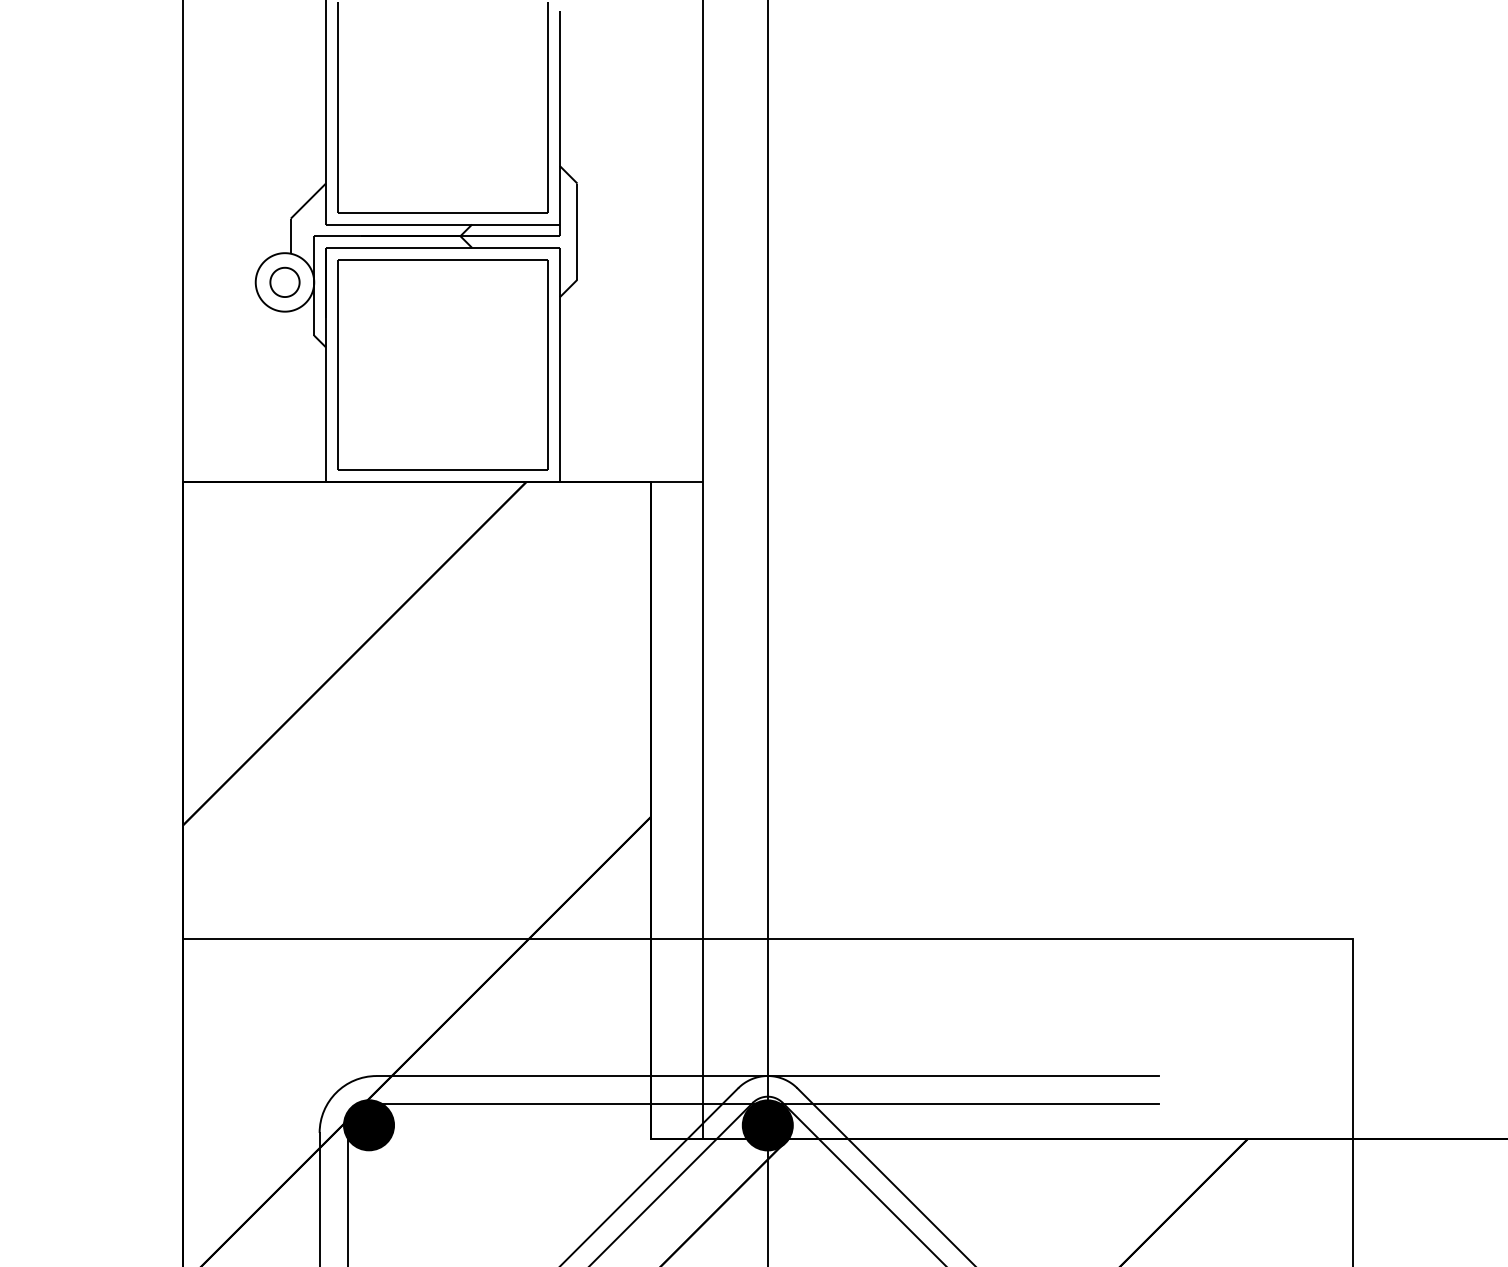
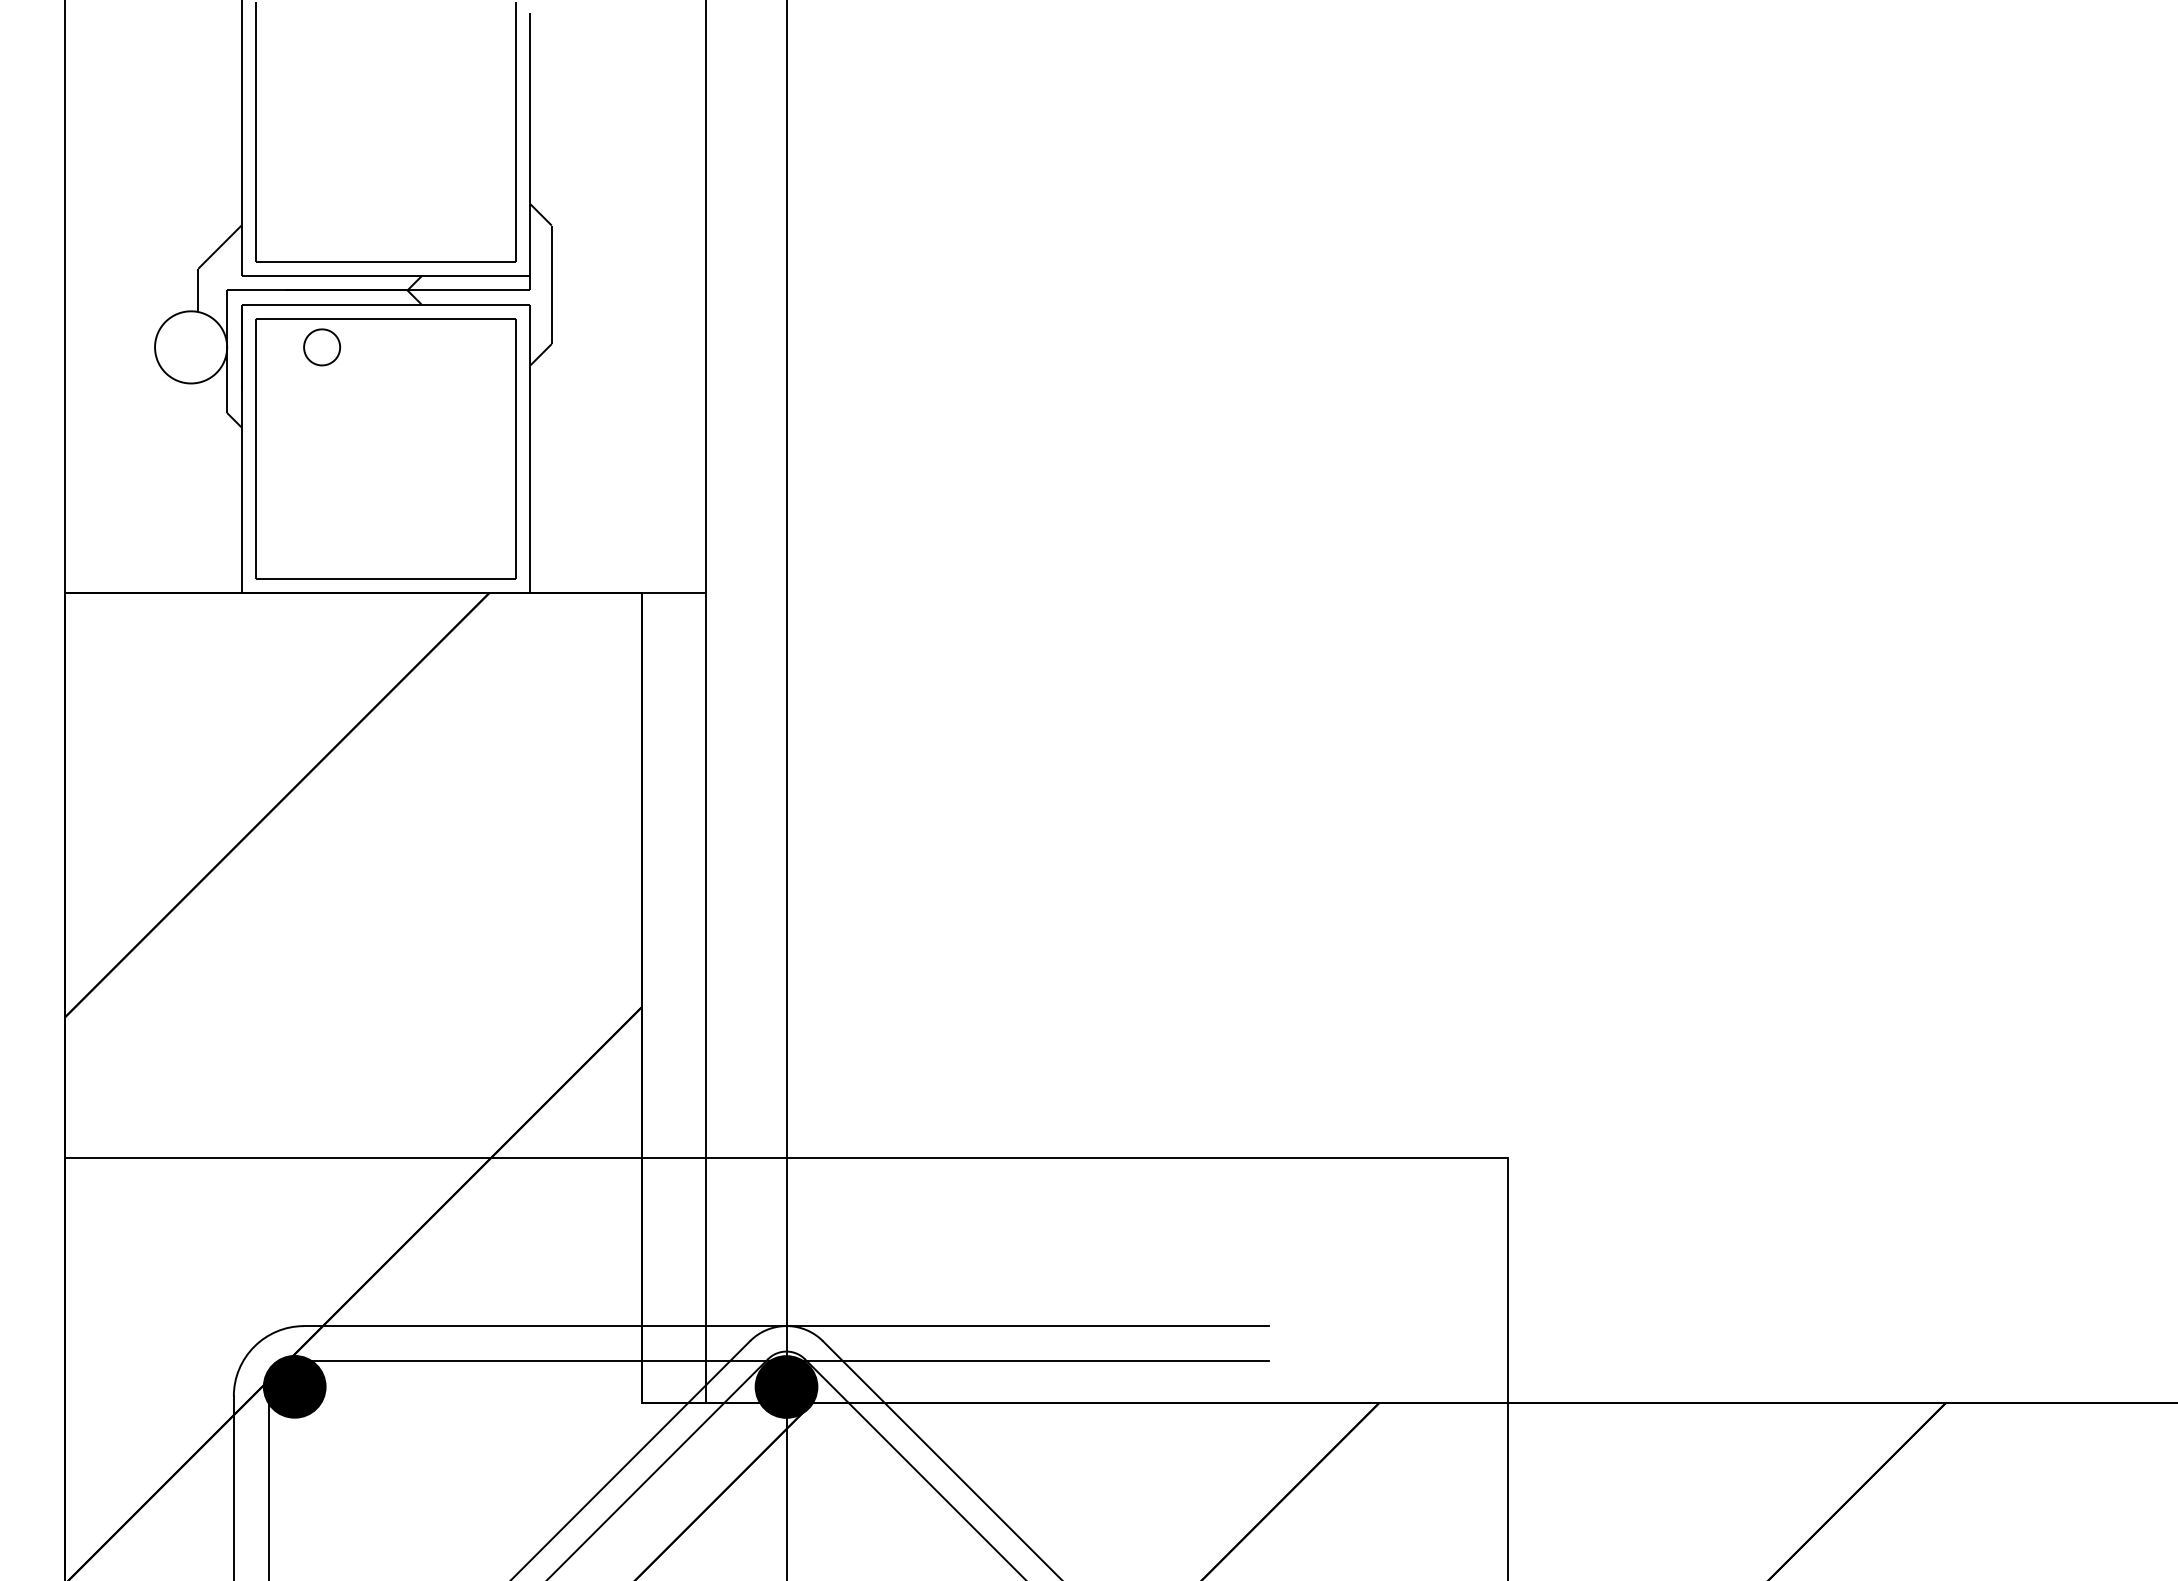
part: (284, 282) -> (321, 347), moved

